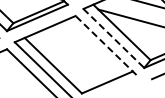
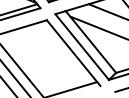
line: (114, 38) -> (82, 47), dashed -> solid
line: (105, 45) -> (73, 53), dashed -> solid

